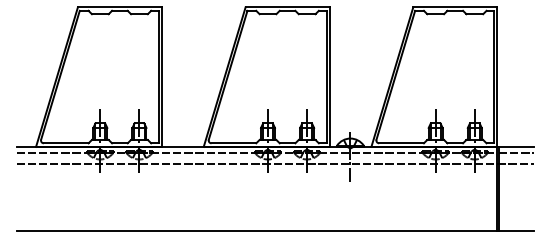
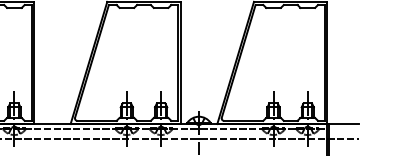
line: (515, 152) -> (343, 128), removed

